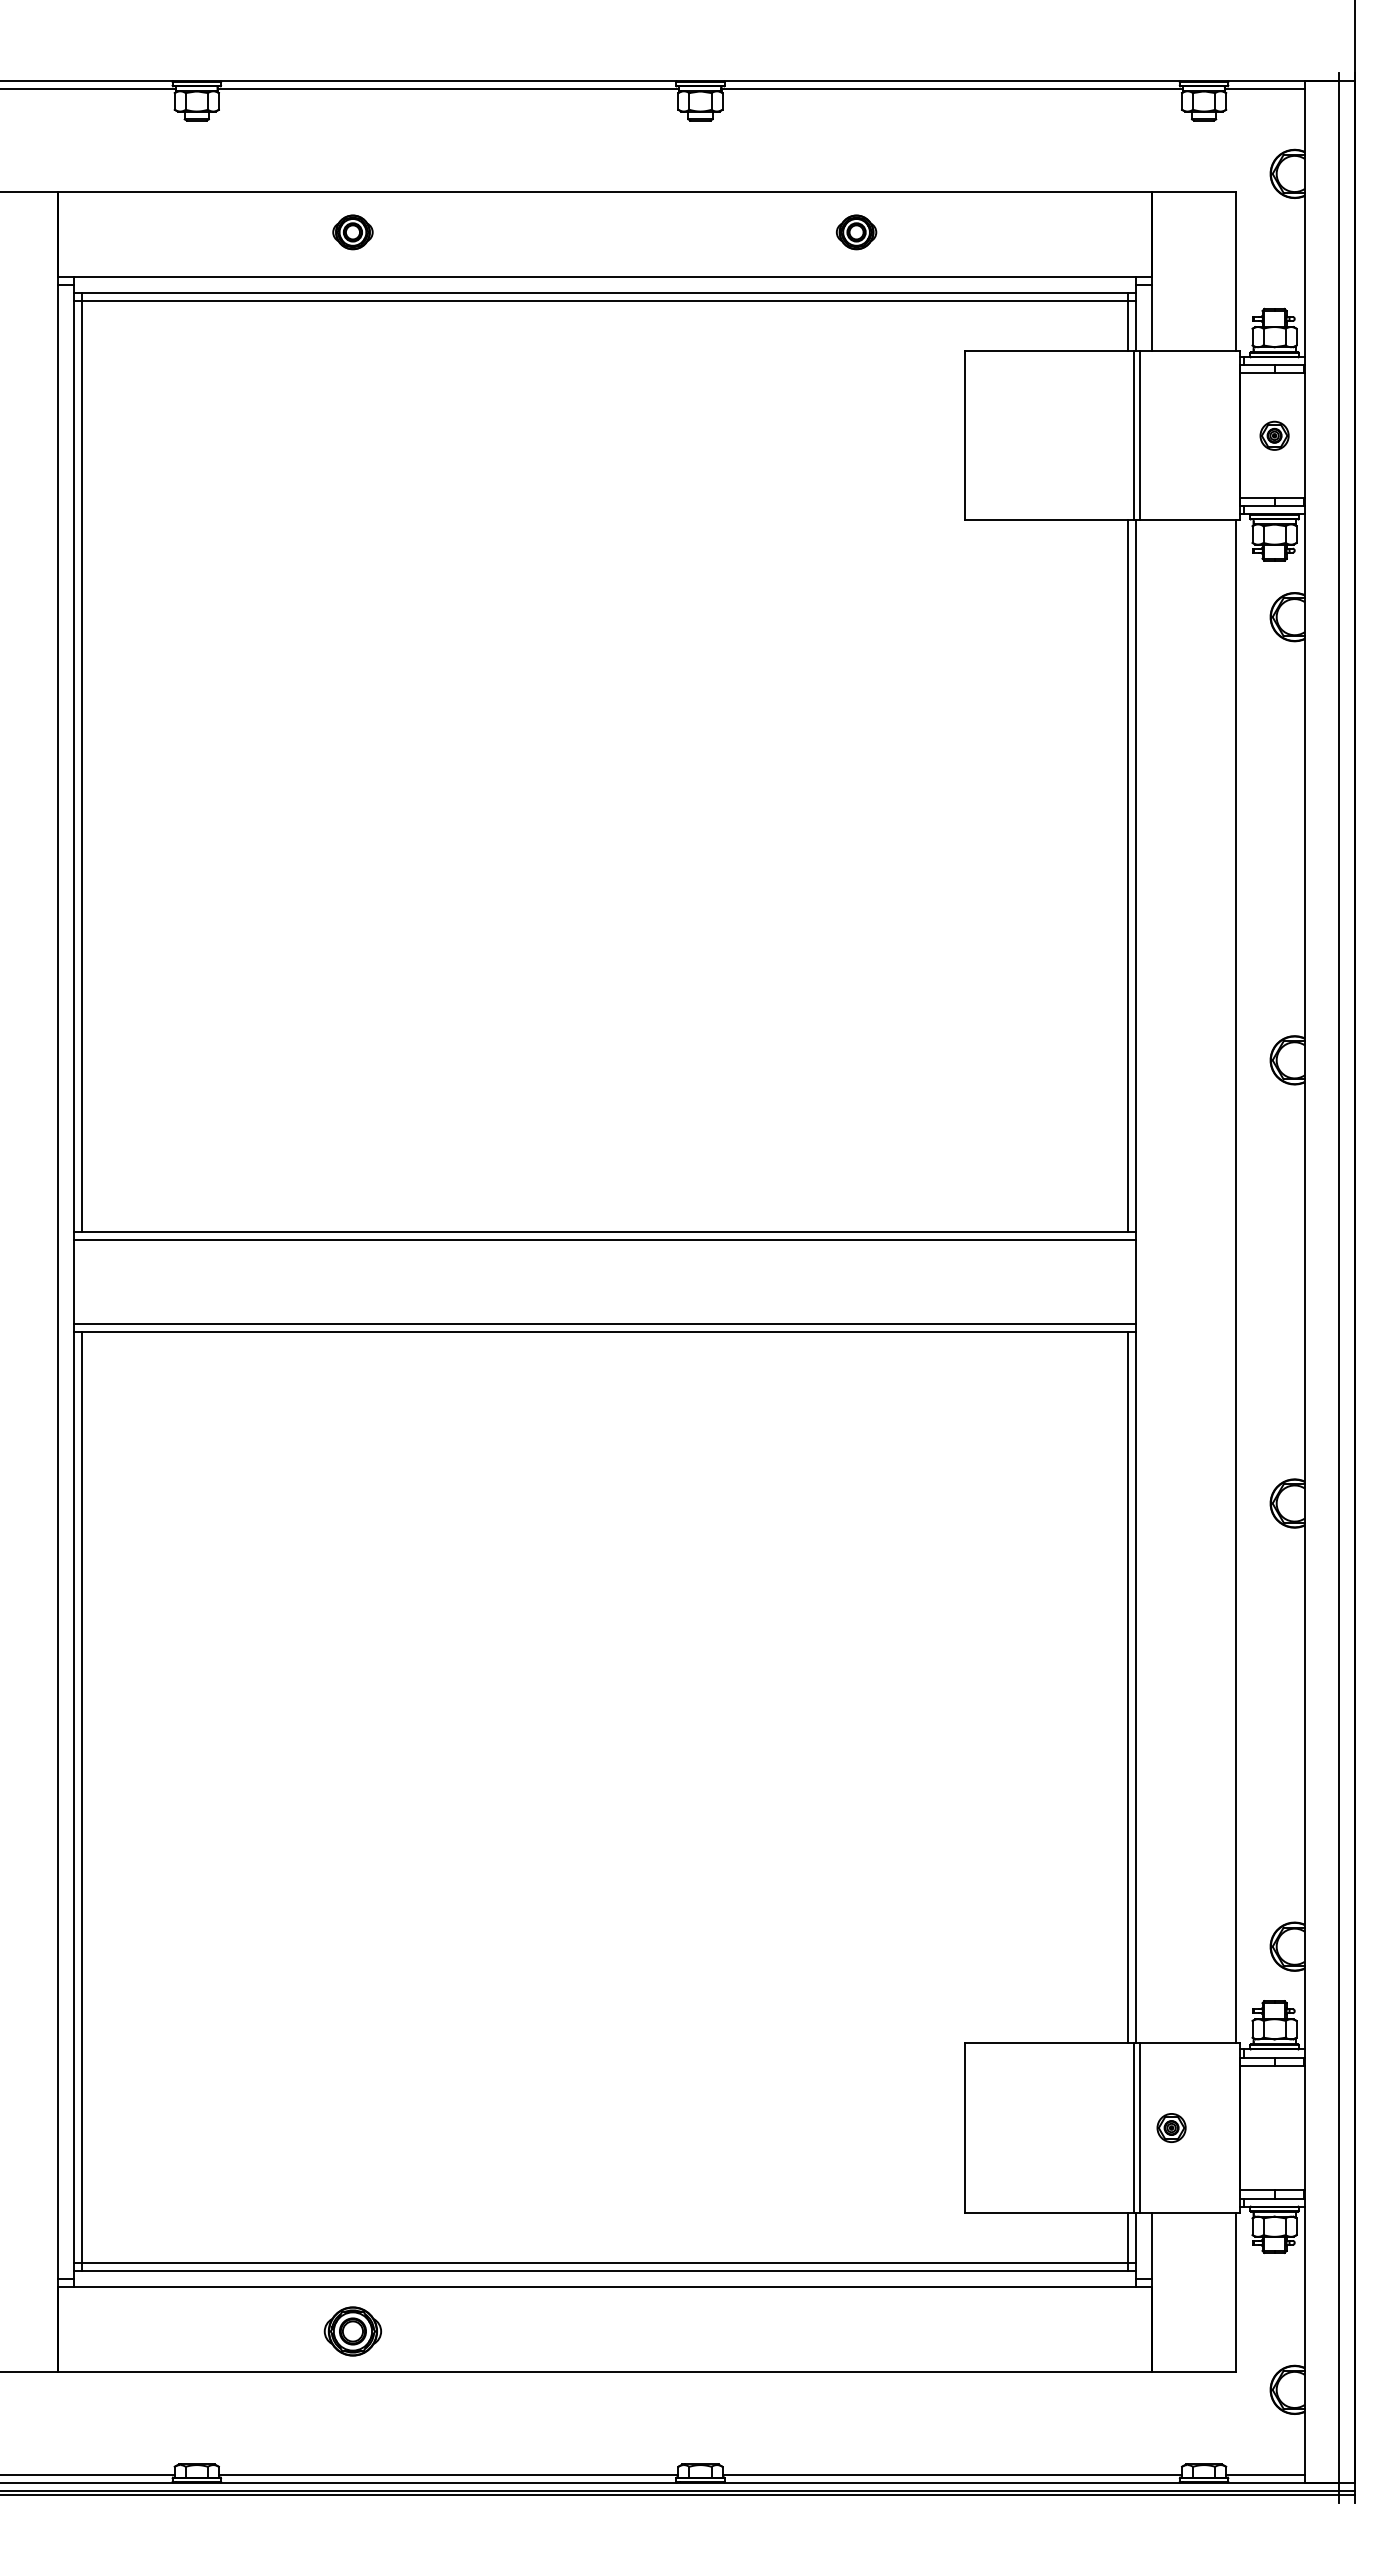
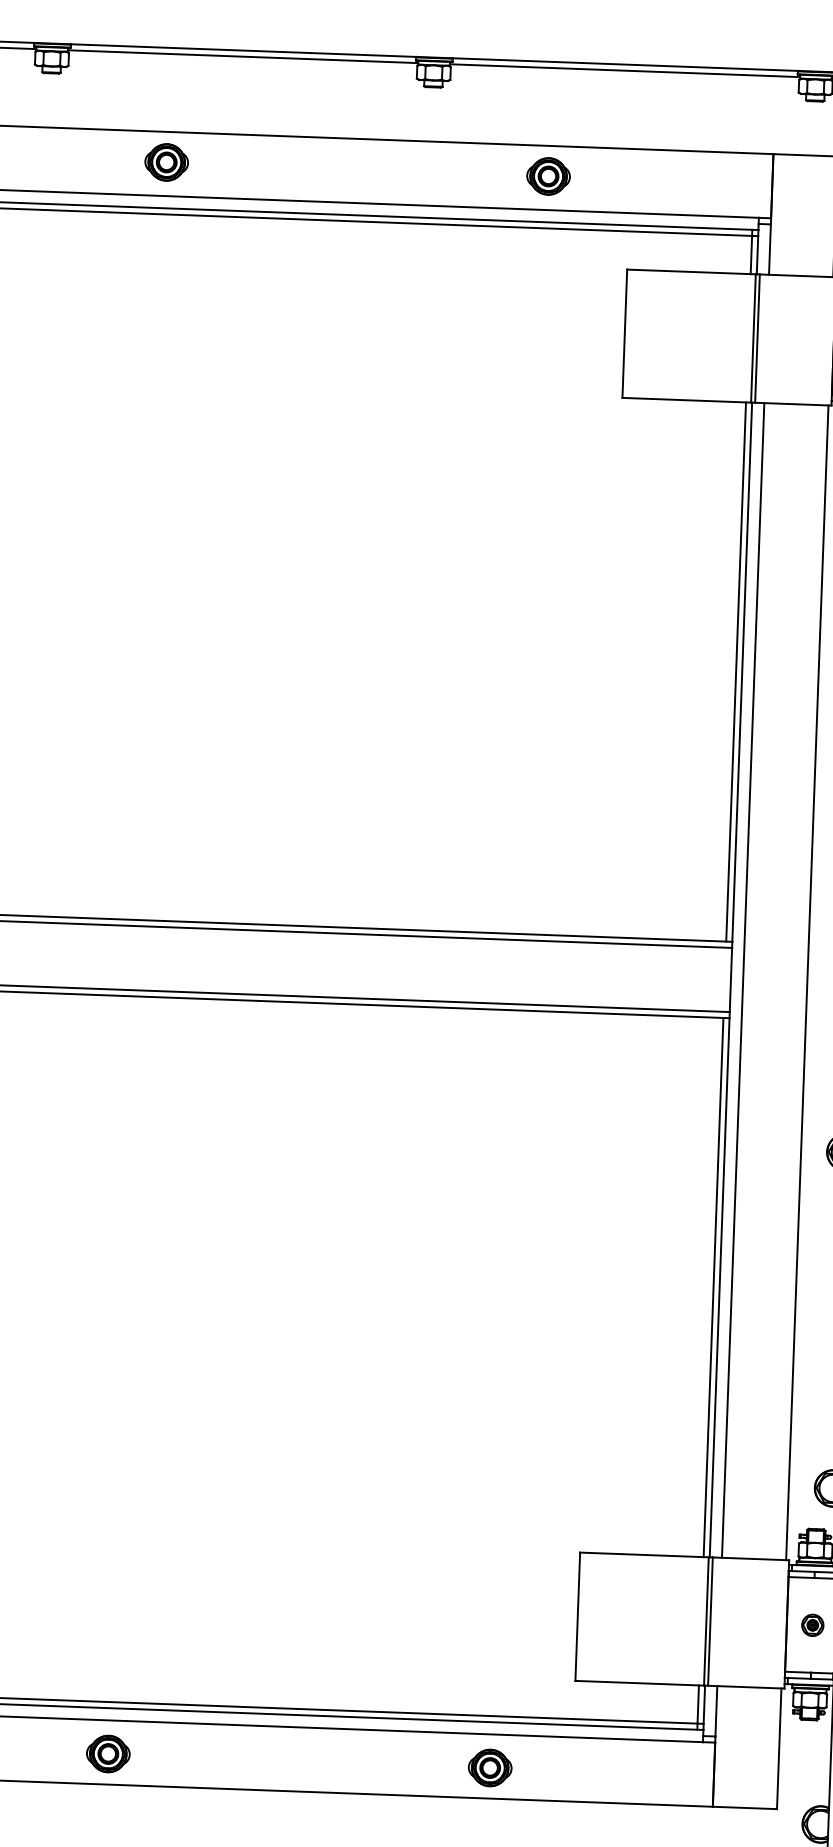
part: (352, 232) -> (166, 162), size x1.43
part: (856, 232) -> (548, 176), size x1.43
line: (1151, 1281) -> (743, 980), added
part: (1171, 2127) -> (812, 1624), moved
part: (856, 2331) -> (490, 1768), added

